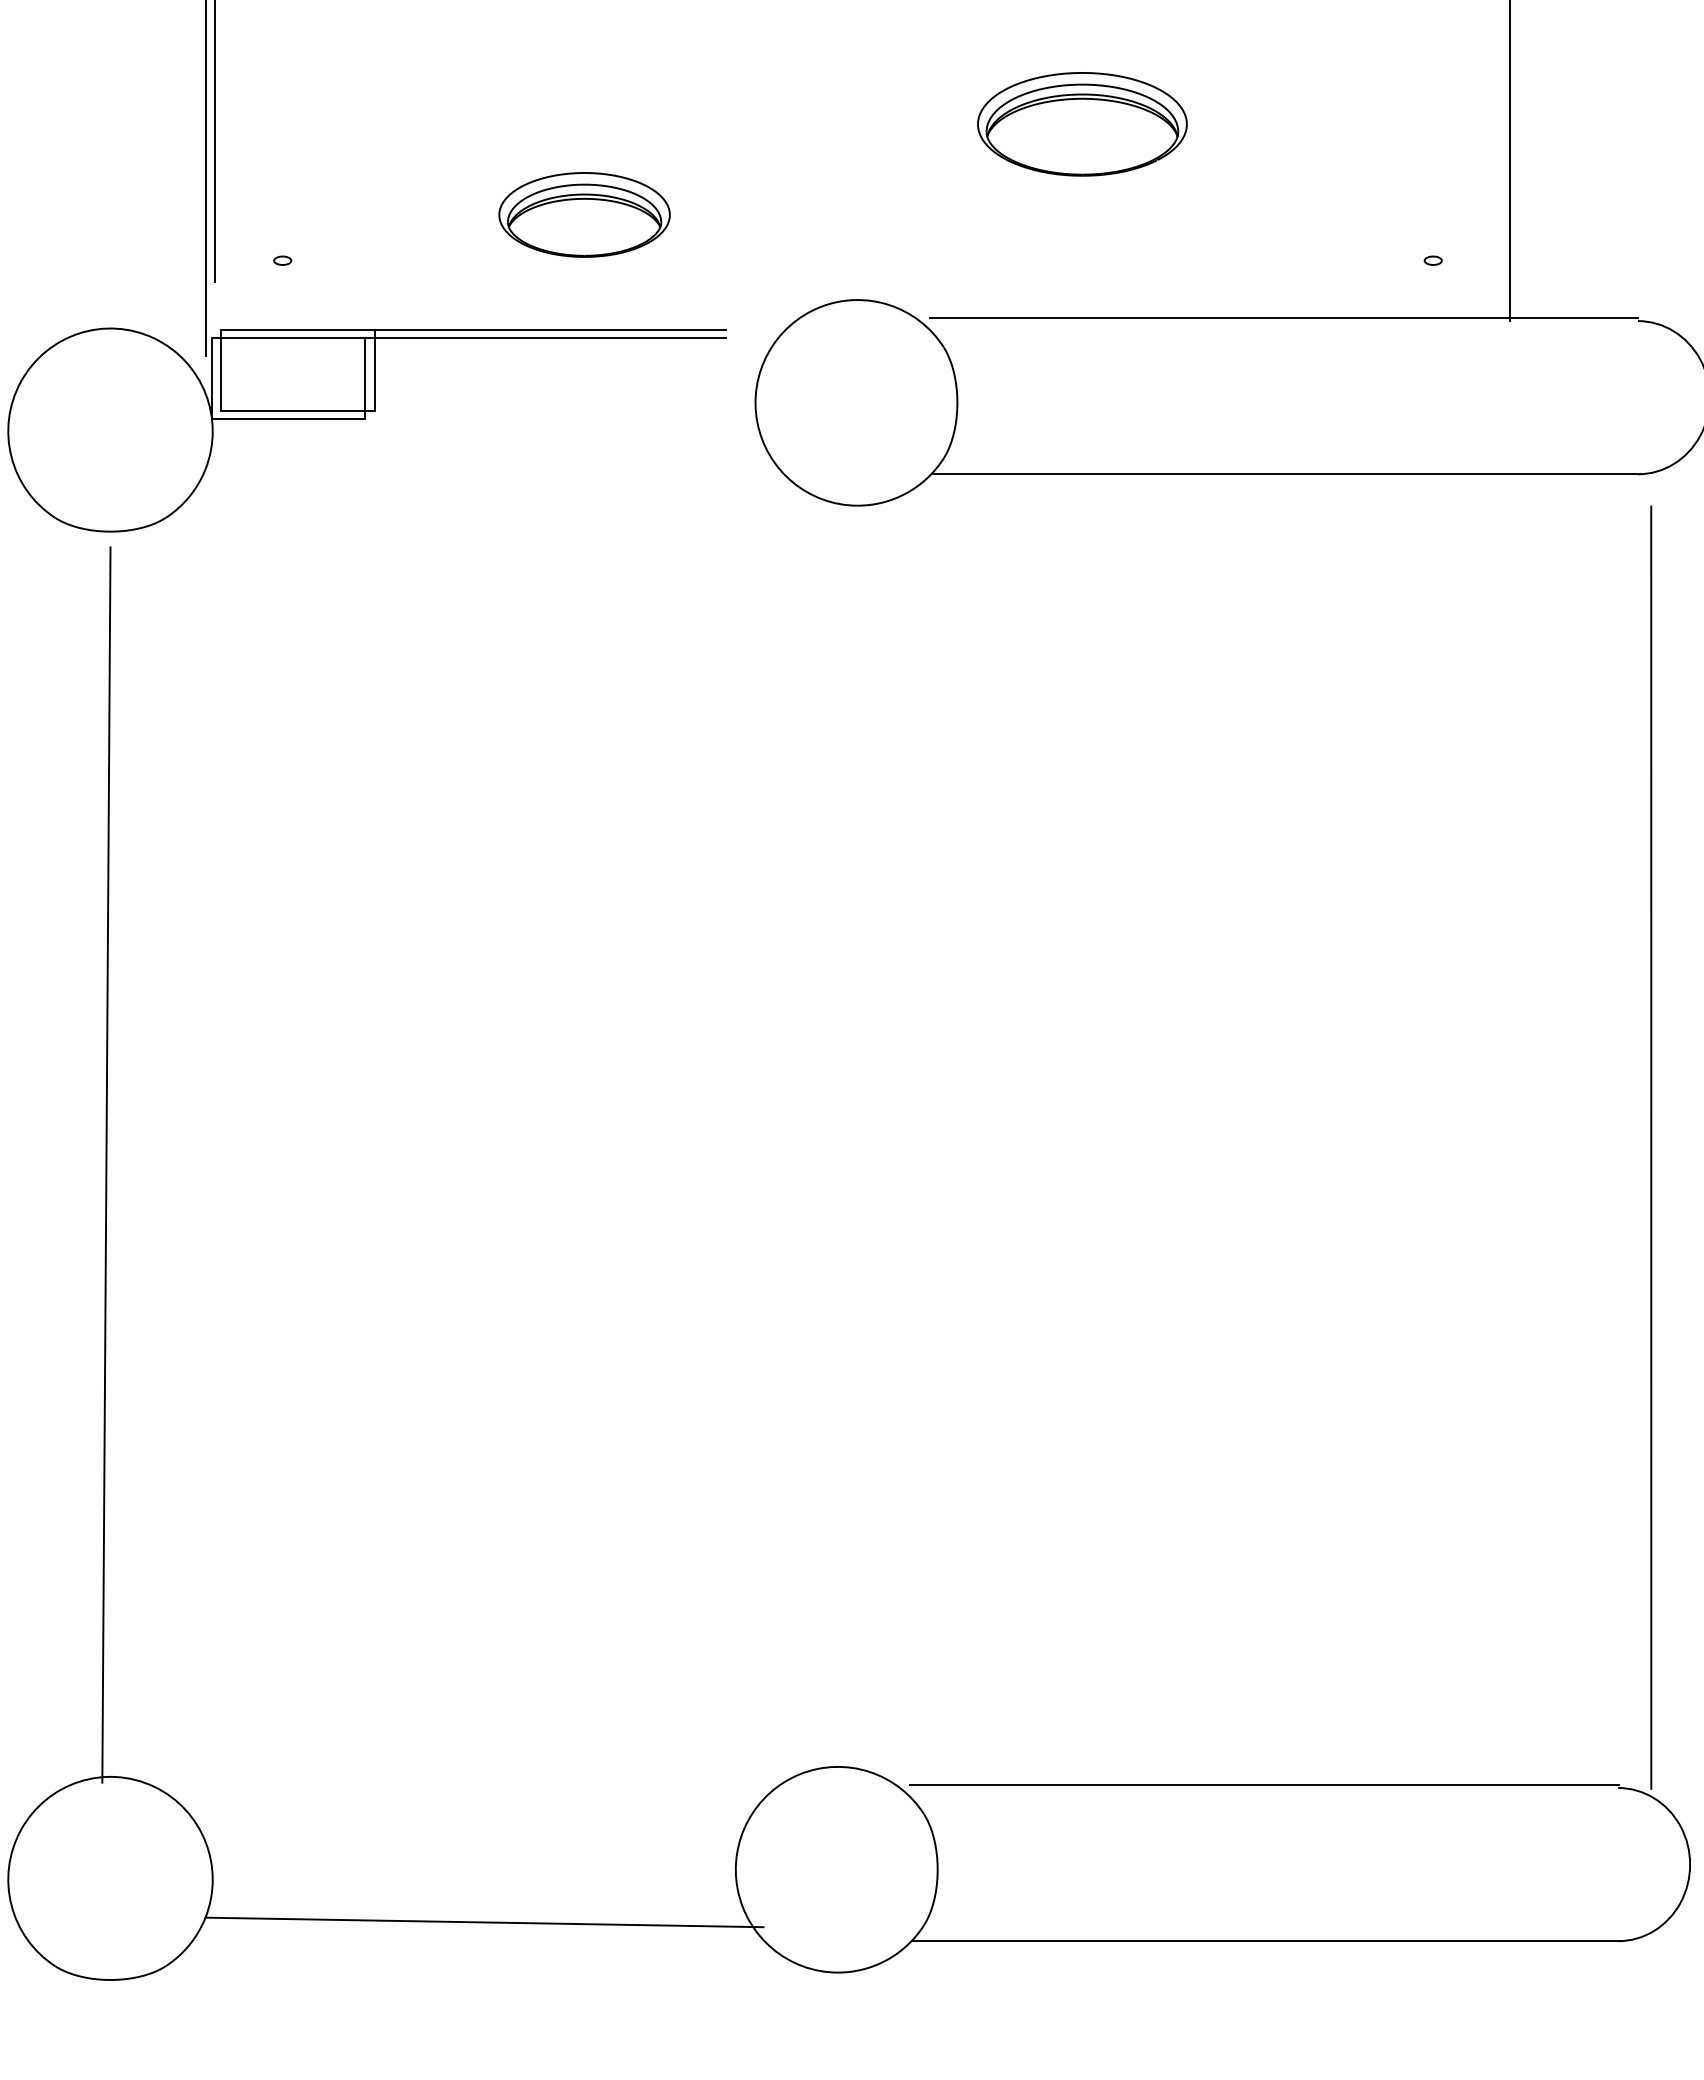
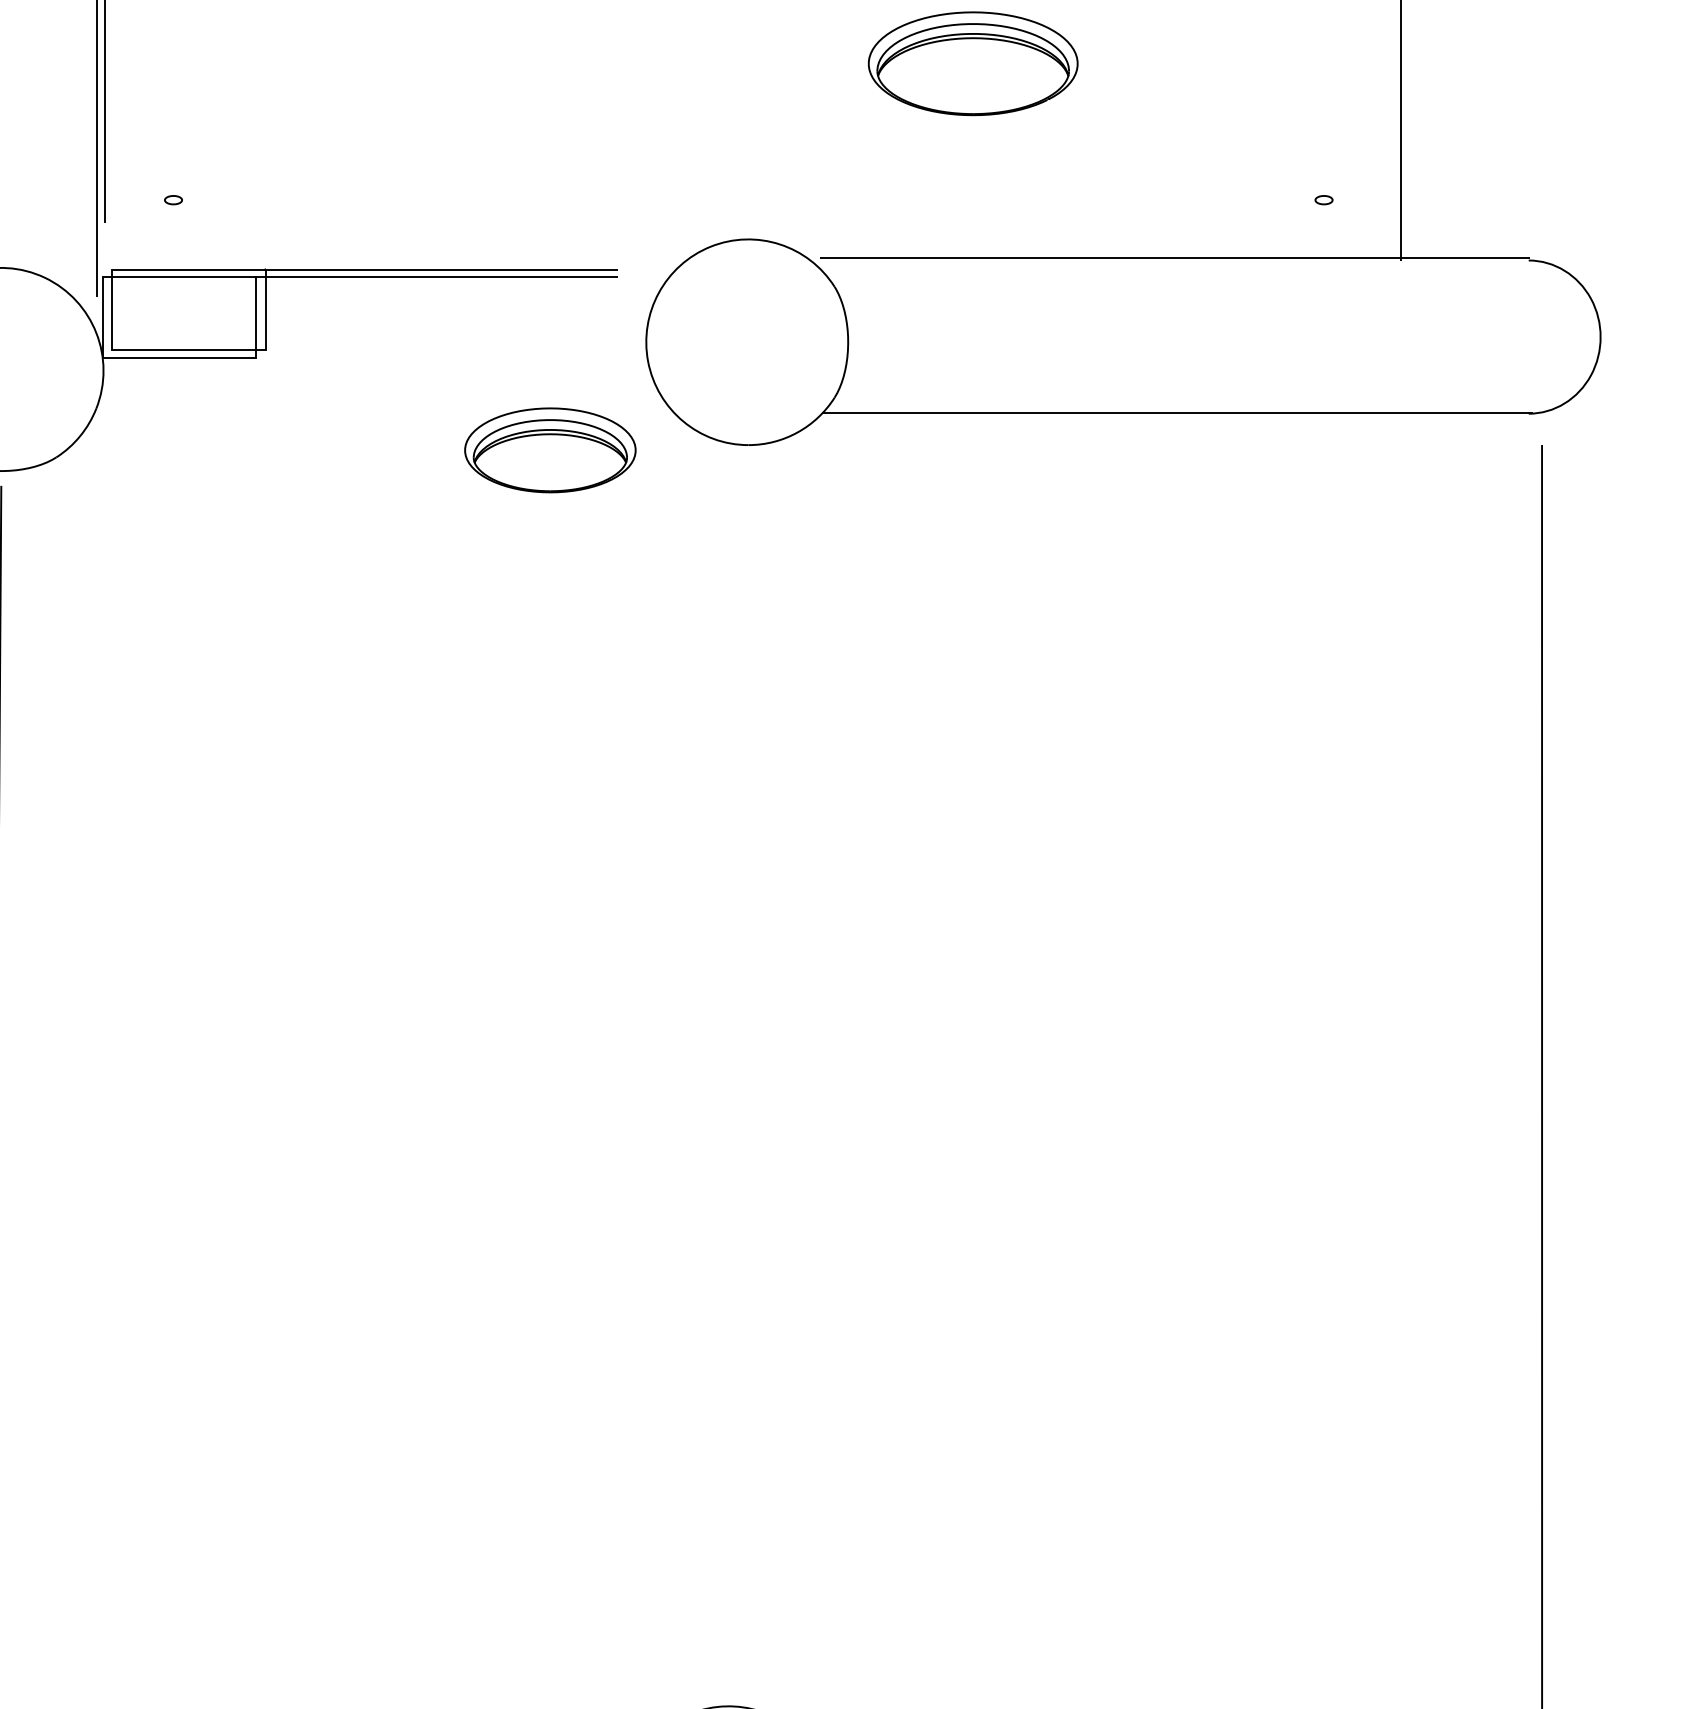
part: (584, 214) -> (550, 449), moved

